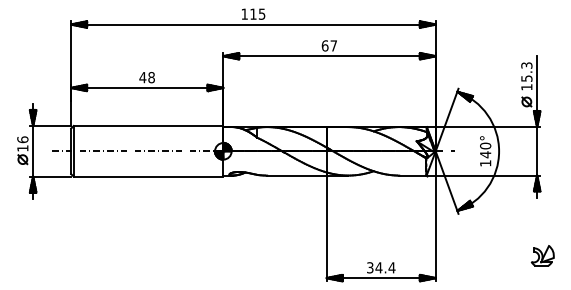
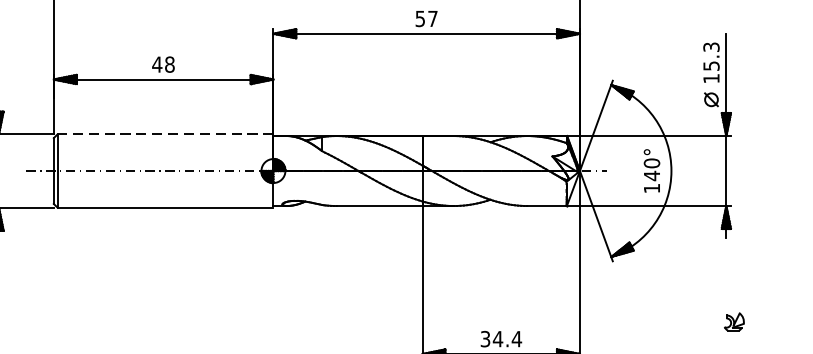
text: (324, 45) -> (419, 18), 67 -> 57
line: (148, 125) -> (165, 133), solid -> dashed
part: (542, 255) -> (734, 321), size x0.6

